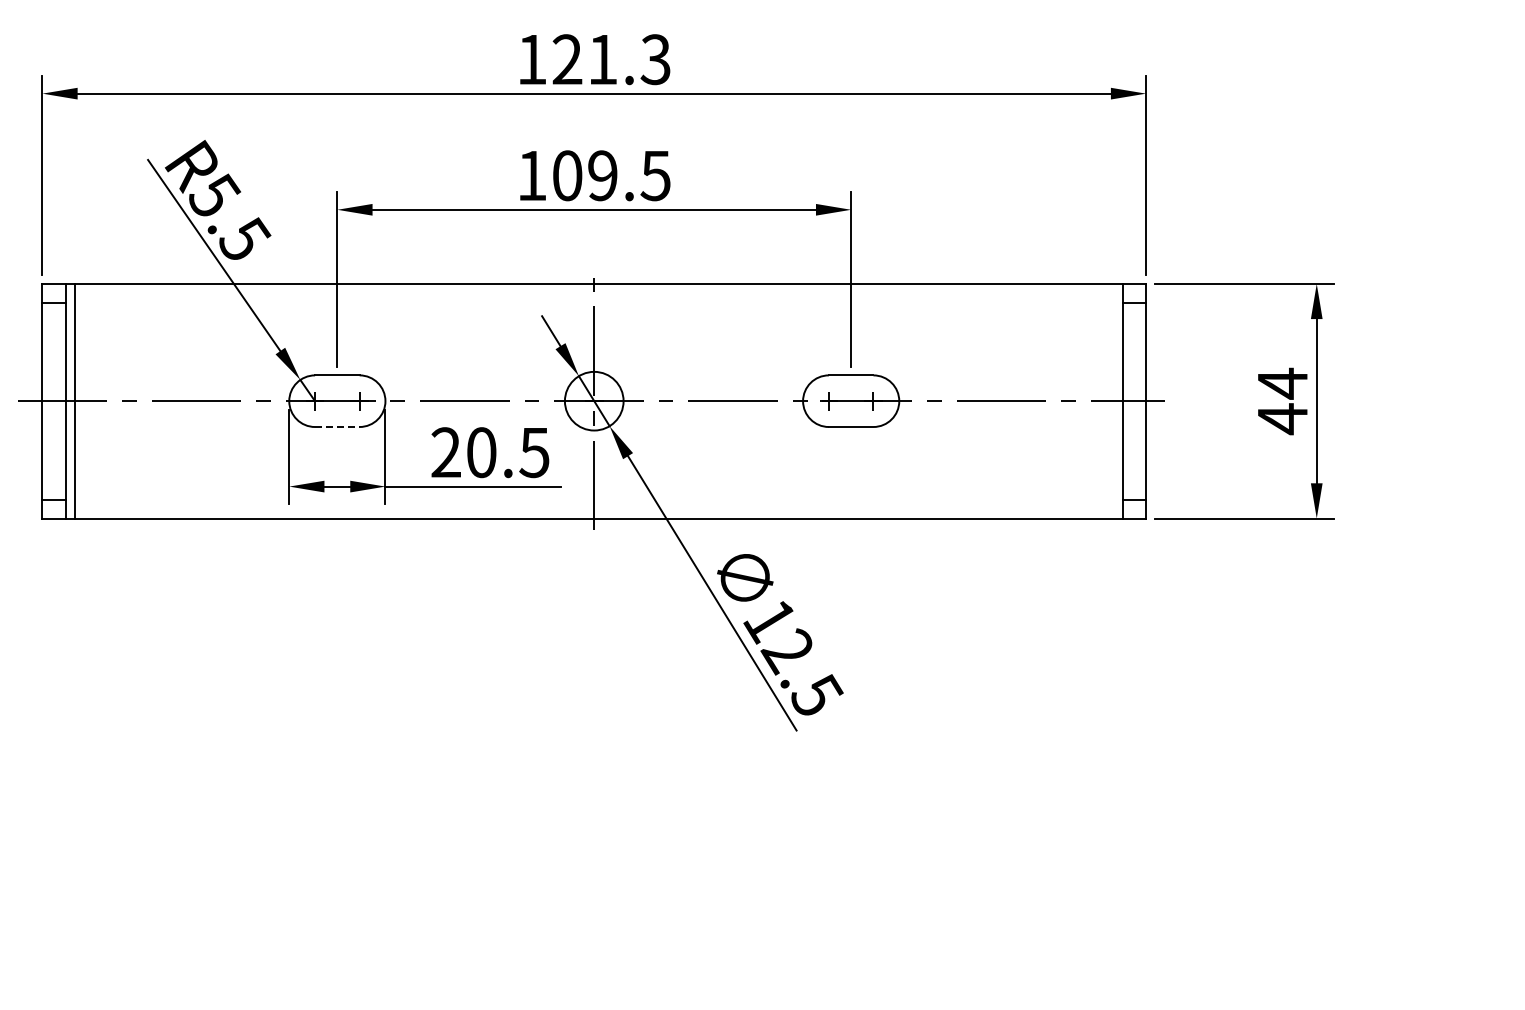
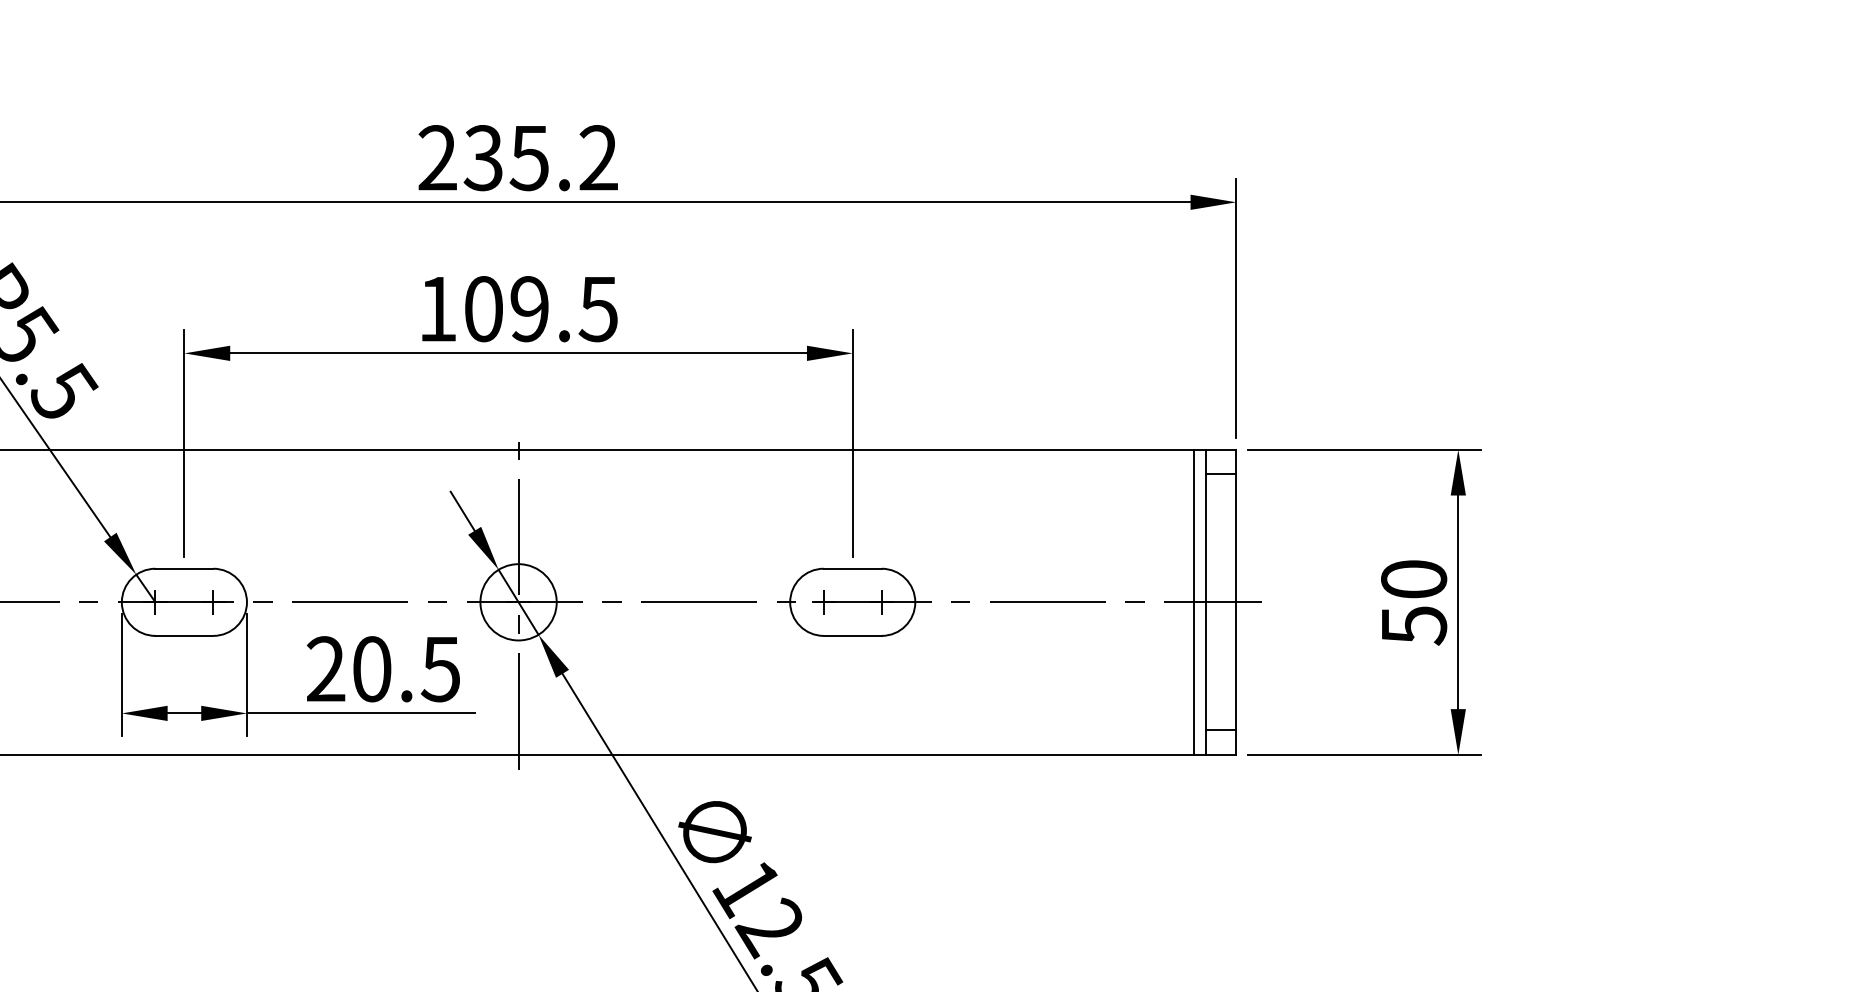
text: (593, 59) -> (517, 157), 121.3 -> 235.2
line: (1113, 400) -> (1193, 601), added
text: (1282, 401) -> (1413, 602), 44 -> 50
line: (337, 427) -> (184, 636), dashed -> solid

